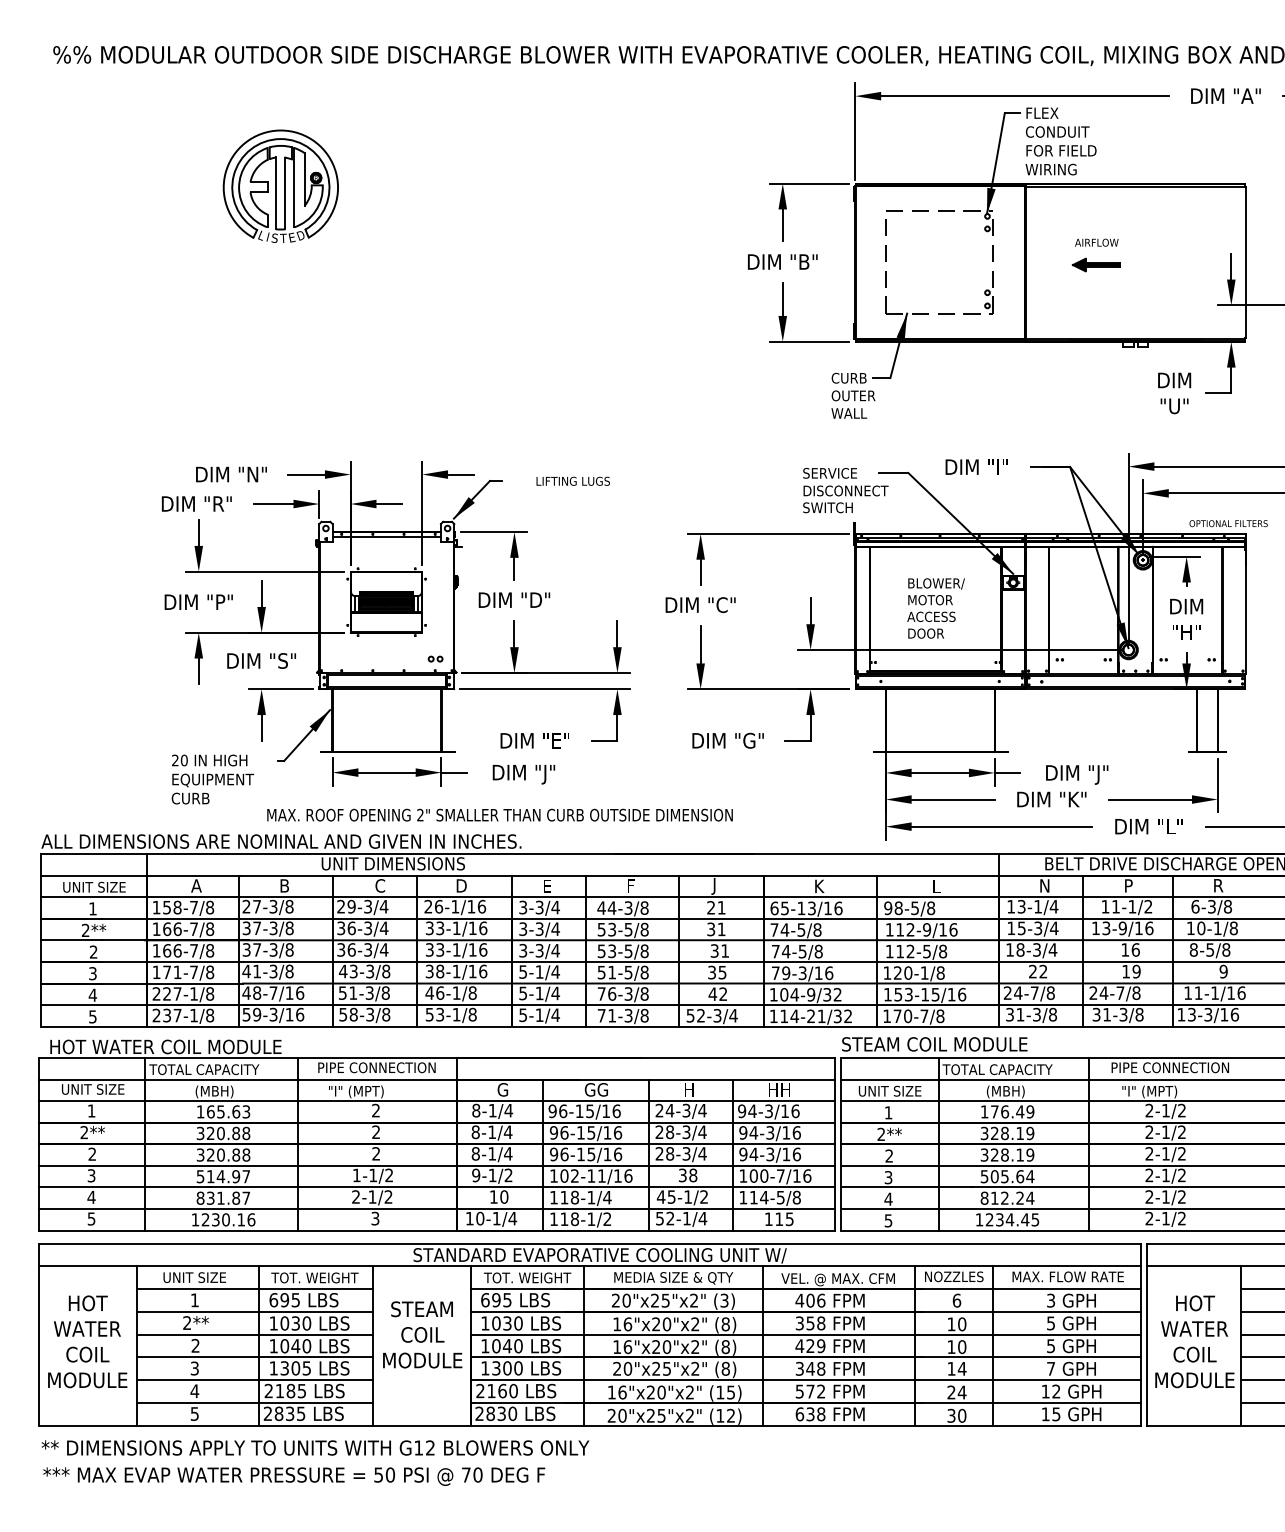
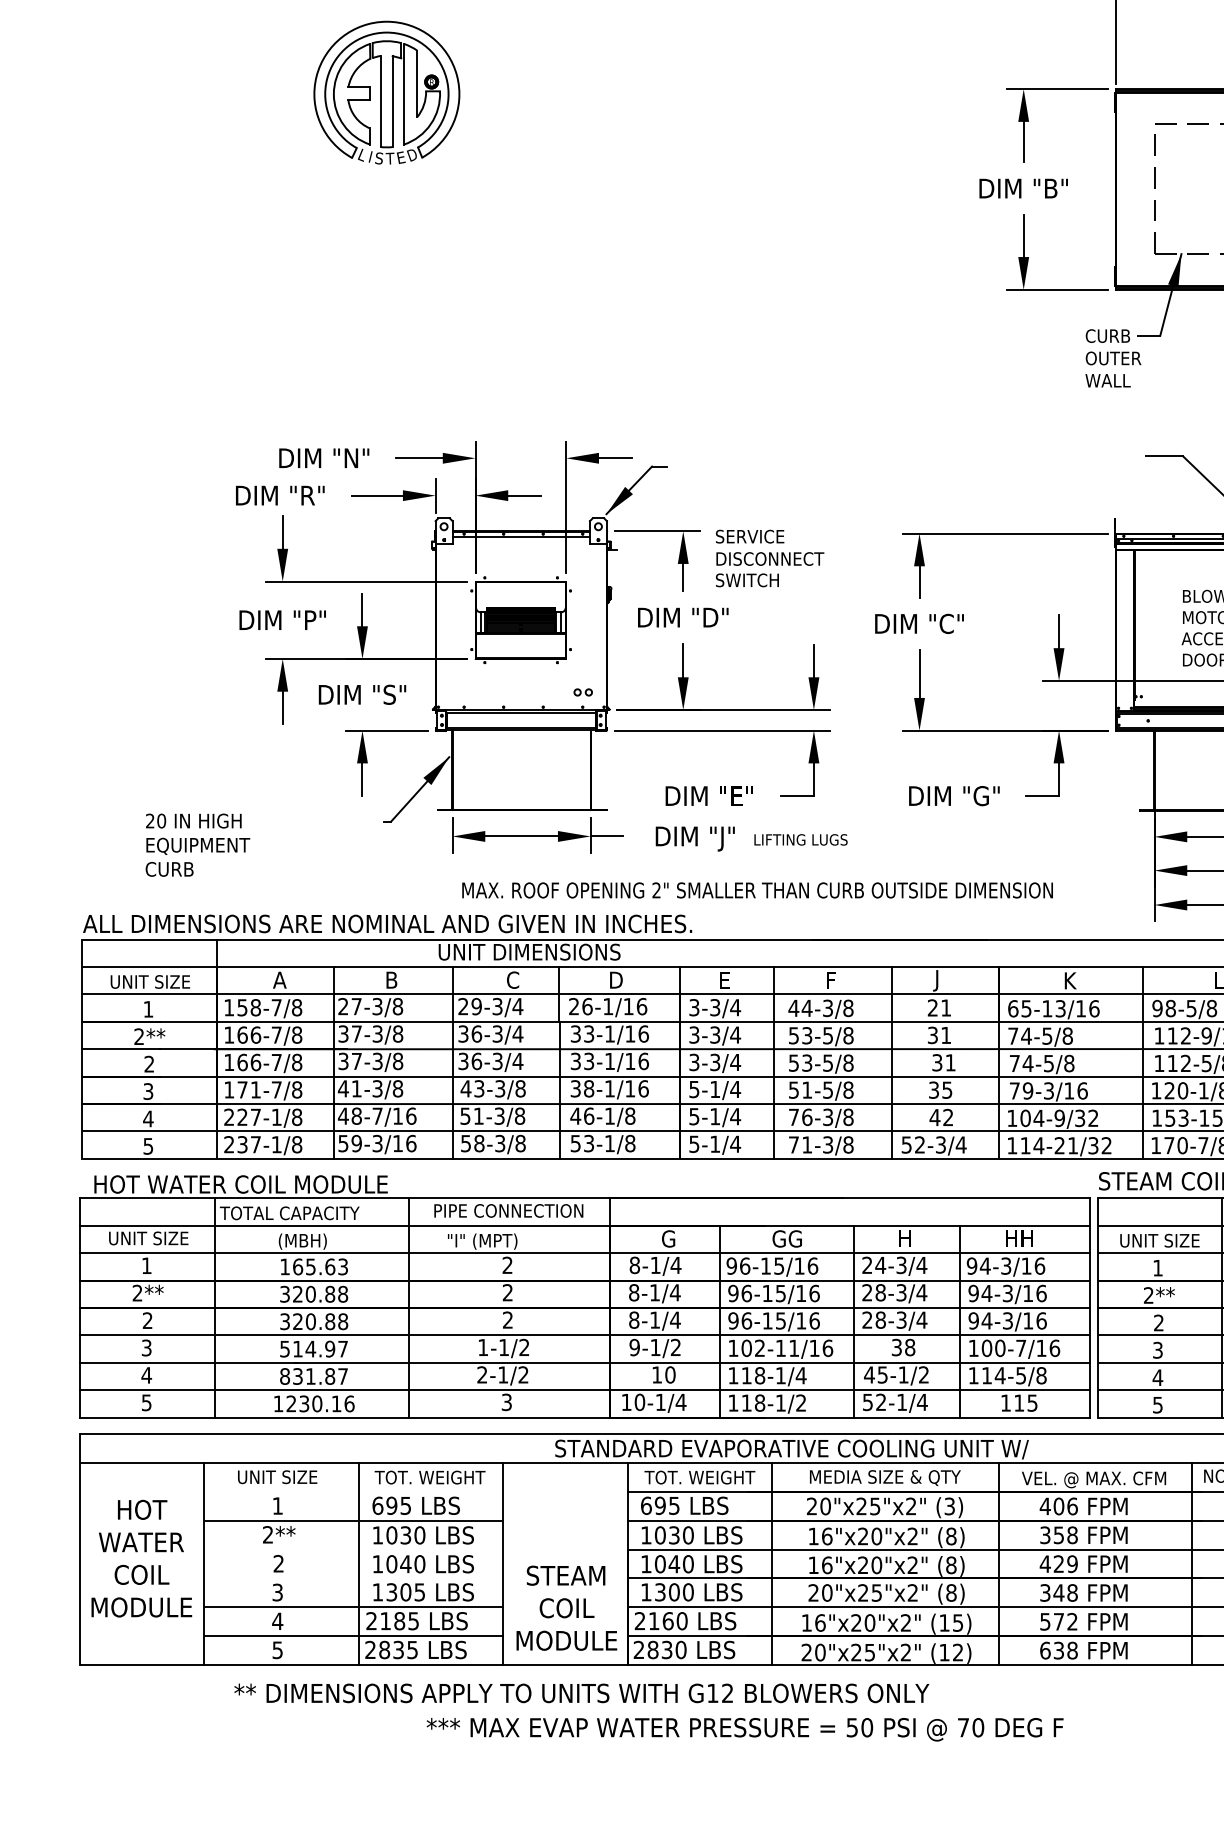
text: (572, 480) -> (800, 838), moved
text: (845, 490) -> (769, 558), moved
text: (212, 779) -> (197, 845), moved
text: (499, 814) -> (756, 889), moved
line: (254, 1289) -> (353, 1492), removed
line: (254, 1334) -> (353, 1549), removed
text: (422, 1334) -> (566, 1607), moved
line: (254, 1357) -> (353, 1578), removed
text: (315, 1447) -> (581, 1692), moved
text: (294, 1476) -> (745, 1729), moved

